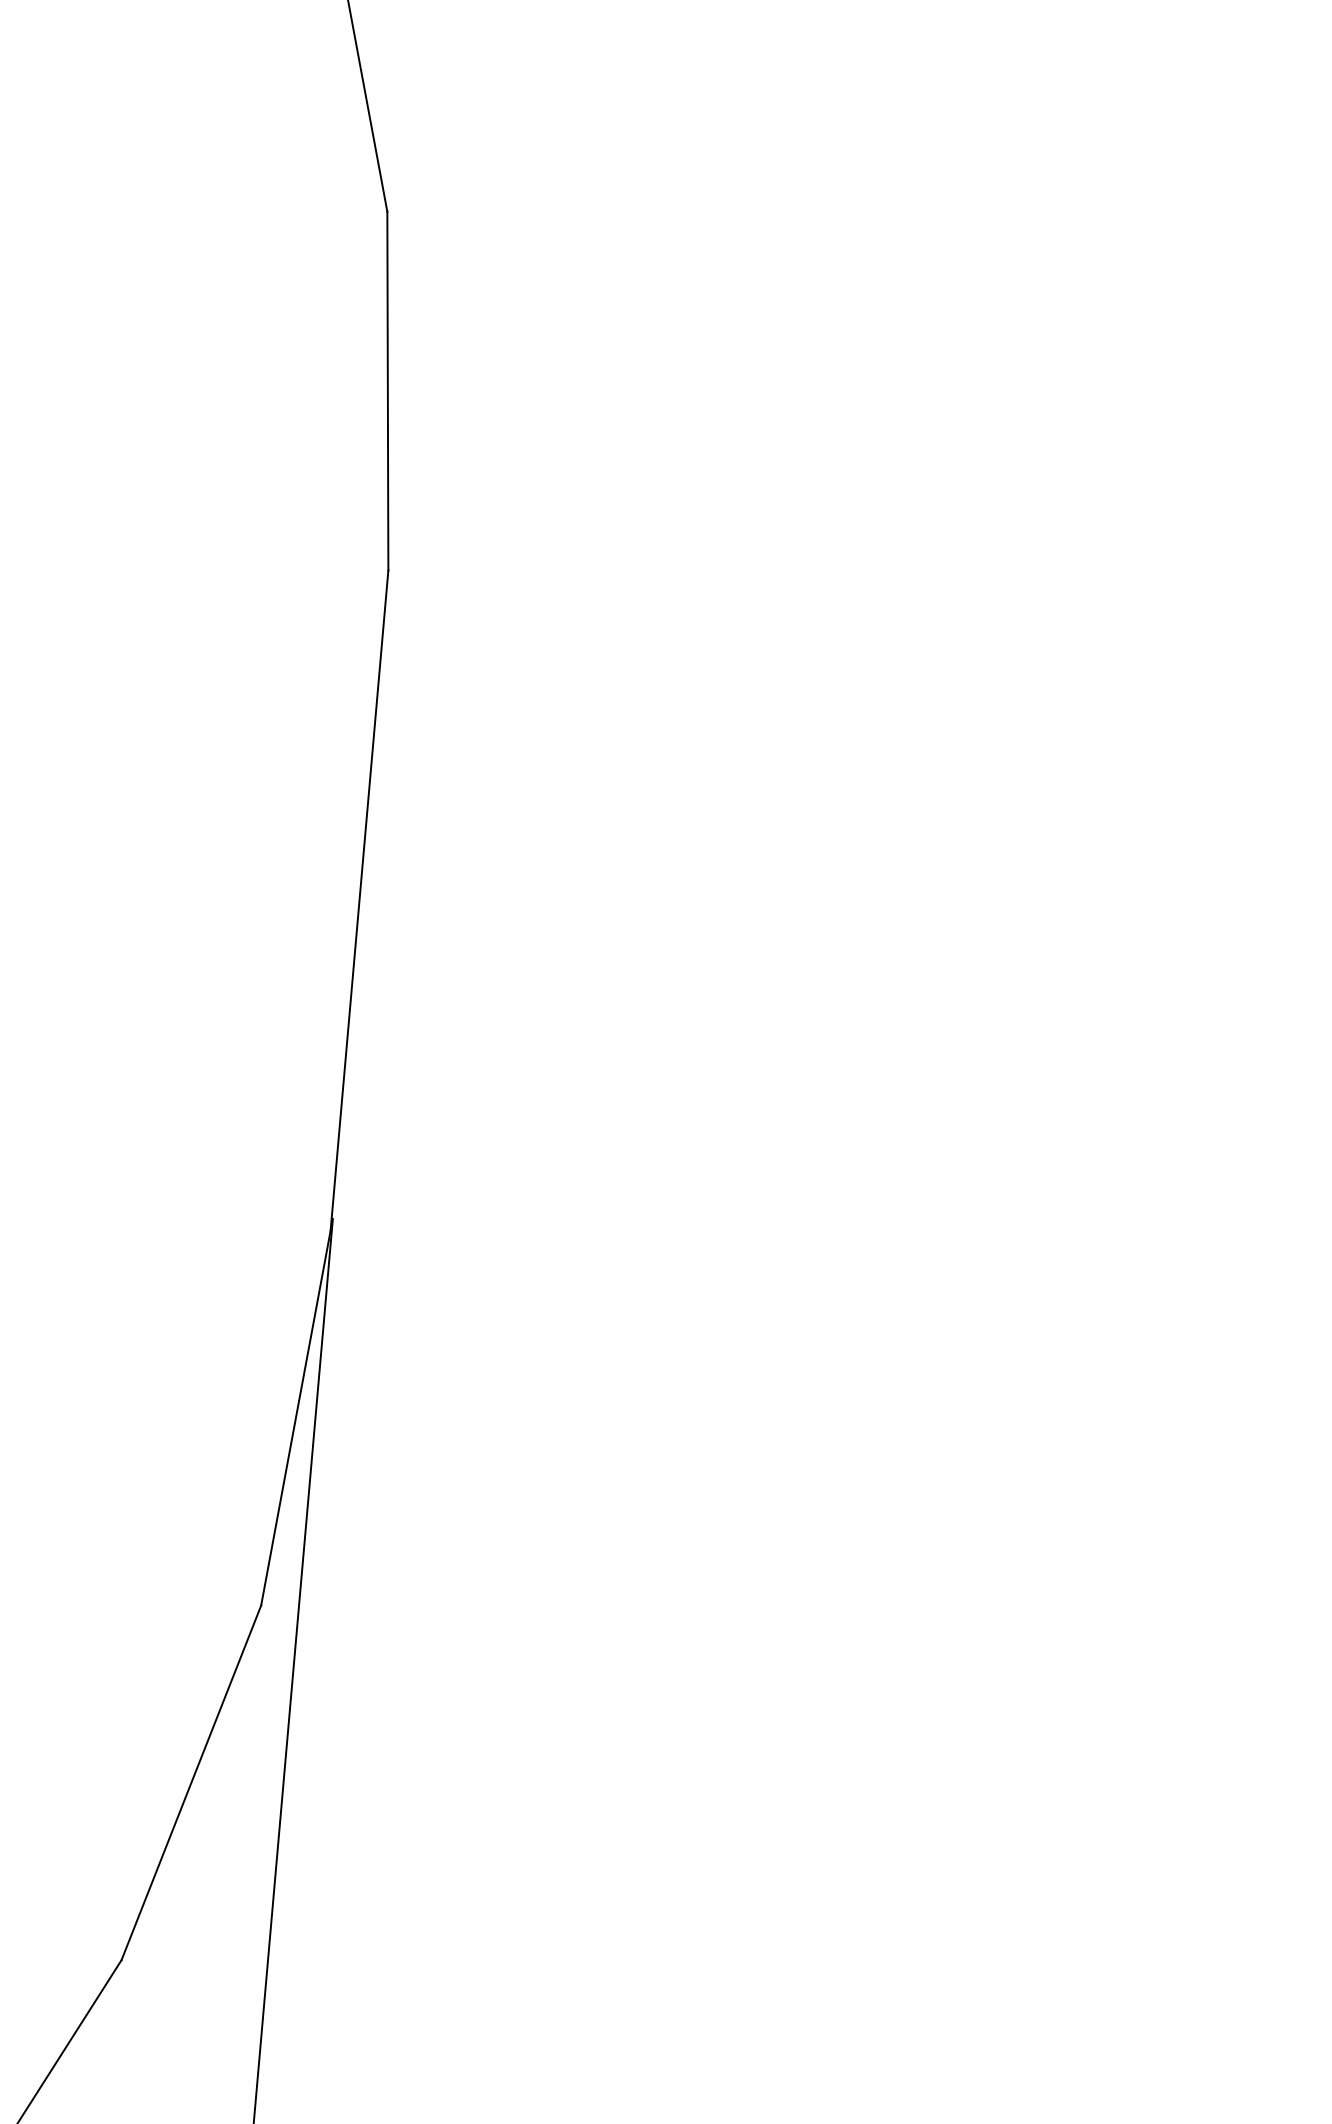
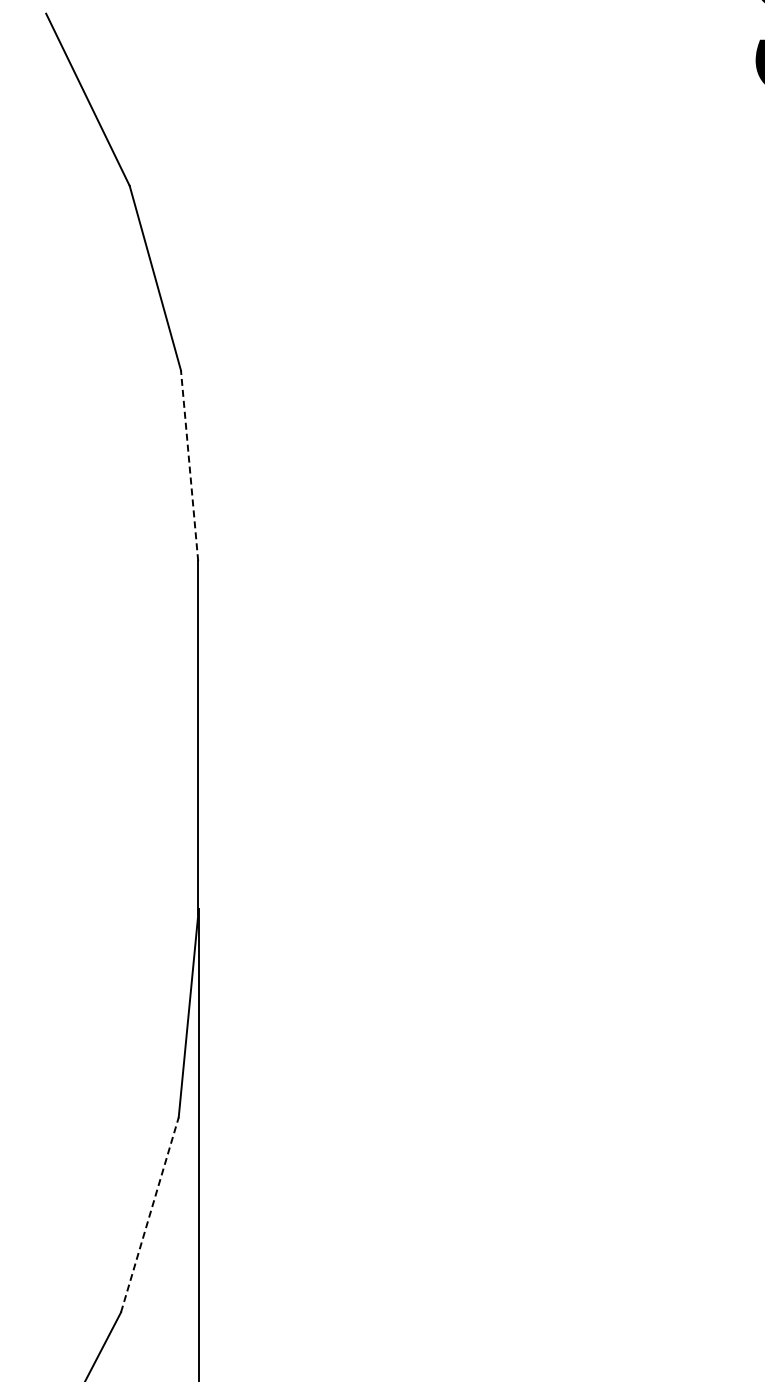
line: (387, 390) -> (189, 465), solid -> dashed
line: (190, 1781) -> (149, 1214), solid -> dashed

